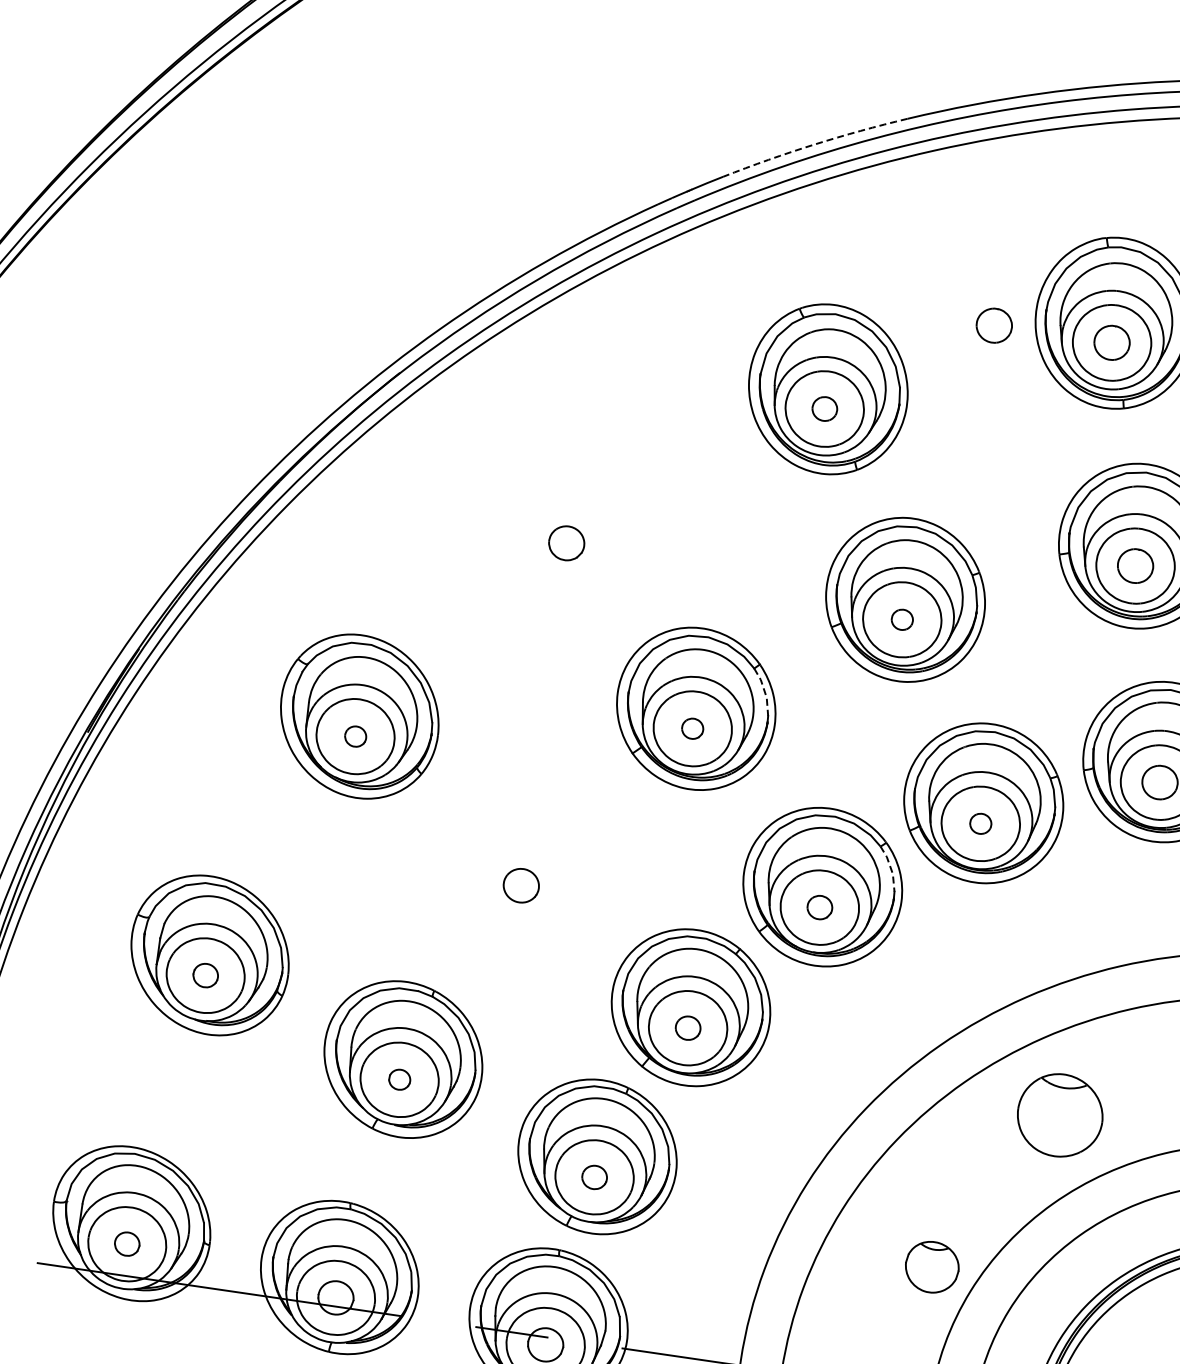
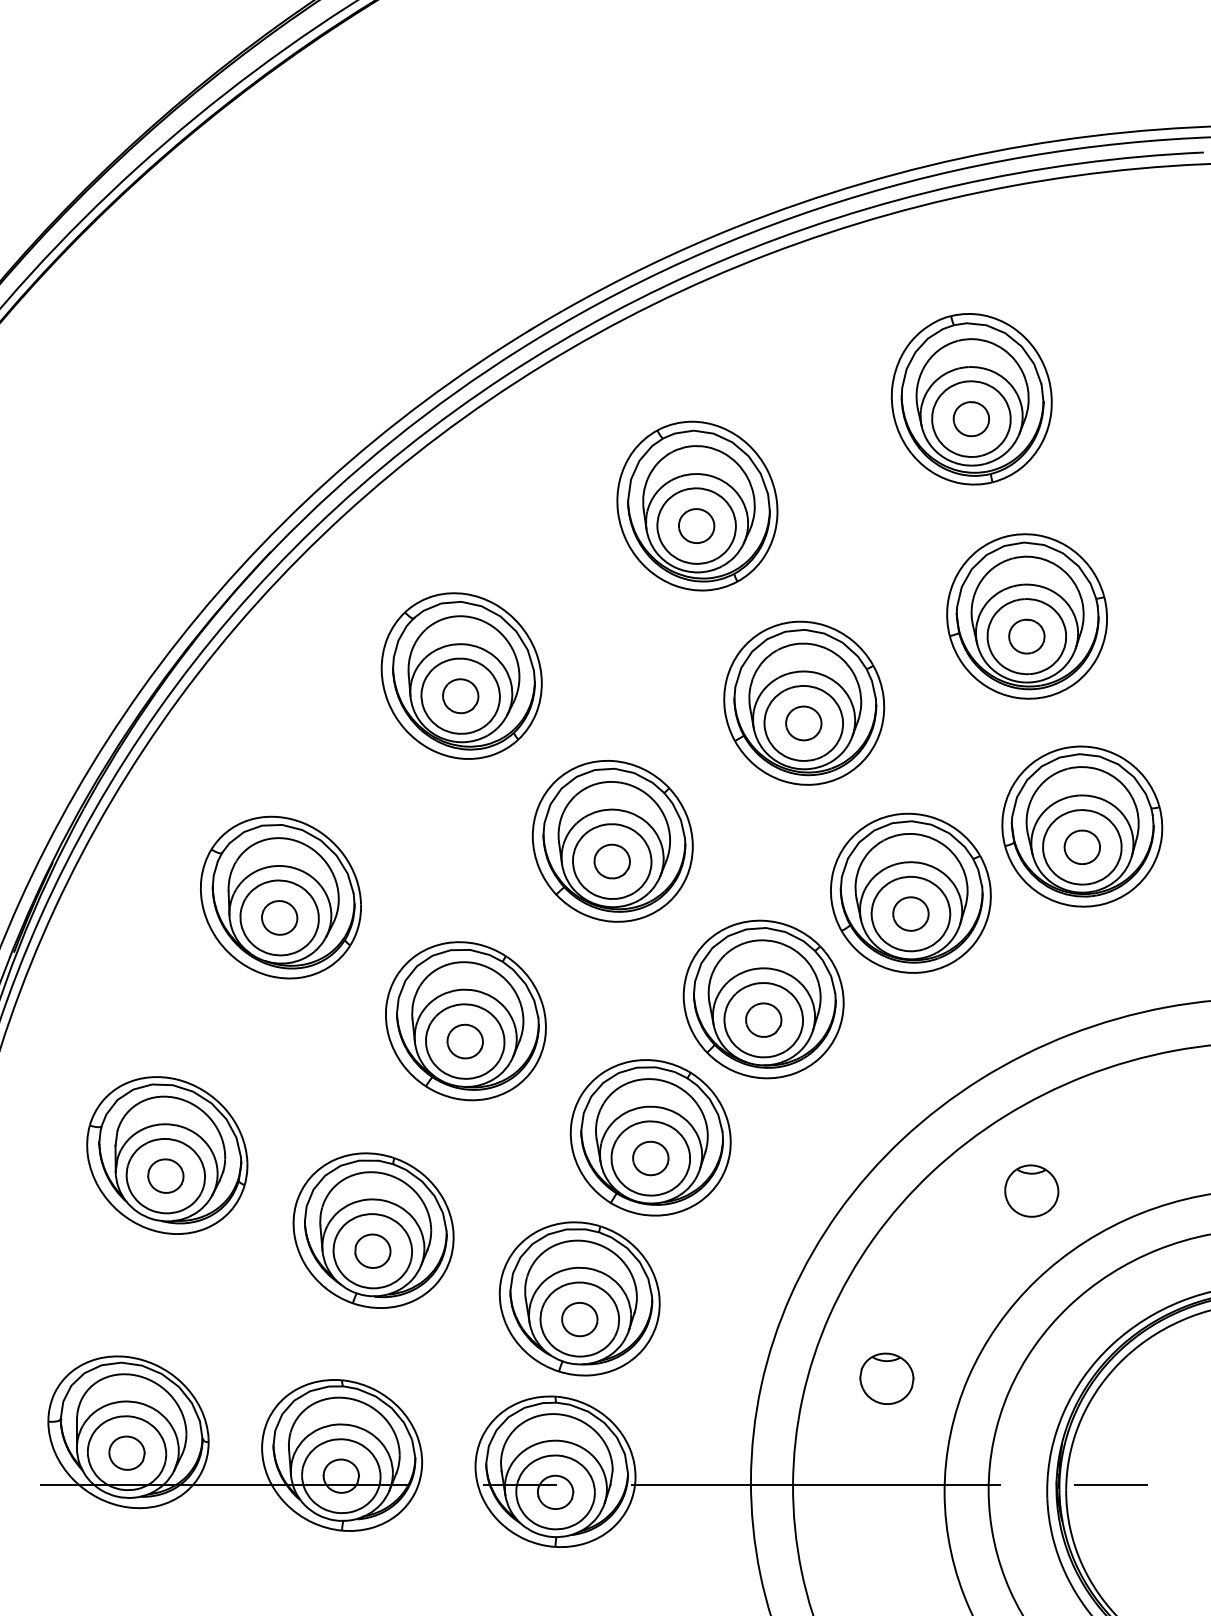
arc: (814, 144) -> (648, 265), dashed -> solid
part: (994, 326) -> (852, 419), removed
part: (824, 408) -> (696, 525), size x1.43
part: (570, 522) -> (461, 675), added
part: (901, 619) -> (803, 723), size x1.67
line: (764, 690) -> (677, 813), dashed -> solid
part: (692, 728) -> (611, 861), size x1.67
part: (355, 736) -> (279, 917), size x1.67
part: (980, 823) -> (910, 913), size x1.67
part: (524, 865) -> (465, 1021), added
line: (891, 867) -> (828, 970), dashed -> solid
part: (819, 906) -> (763, 1019), size x1.43
part: (205, 974) -> (165, 1175), size x1.43
part: (687, 1028) -> (650, 1158), size x1.43
part: (399, 1079) -> (372, 1250), size x1.67
part: (1060, 1114) -> (1031, 1190), size x0.62
part: (594, 1177) -> (579, 1319), size x1.43
part: (126, 1243) -> (126, 1452), size x1.43
part: (931, 1266) -> (886, 1378), moved

